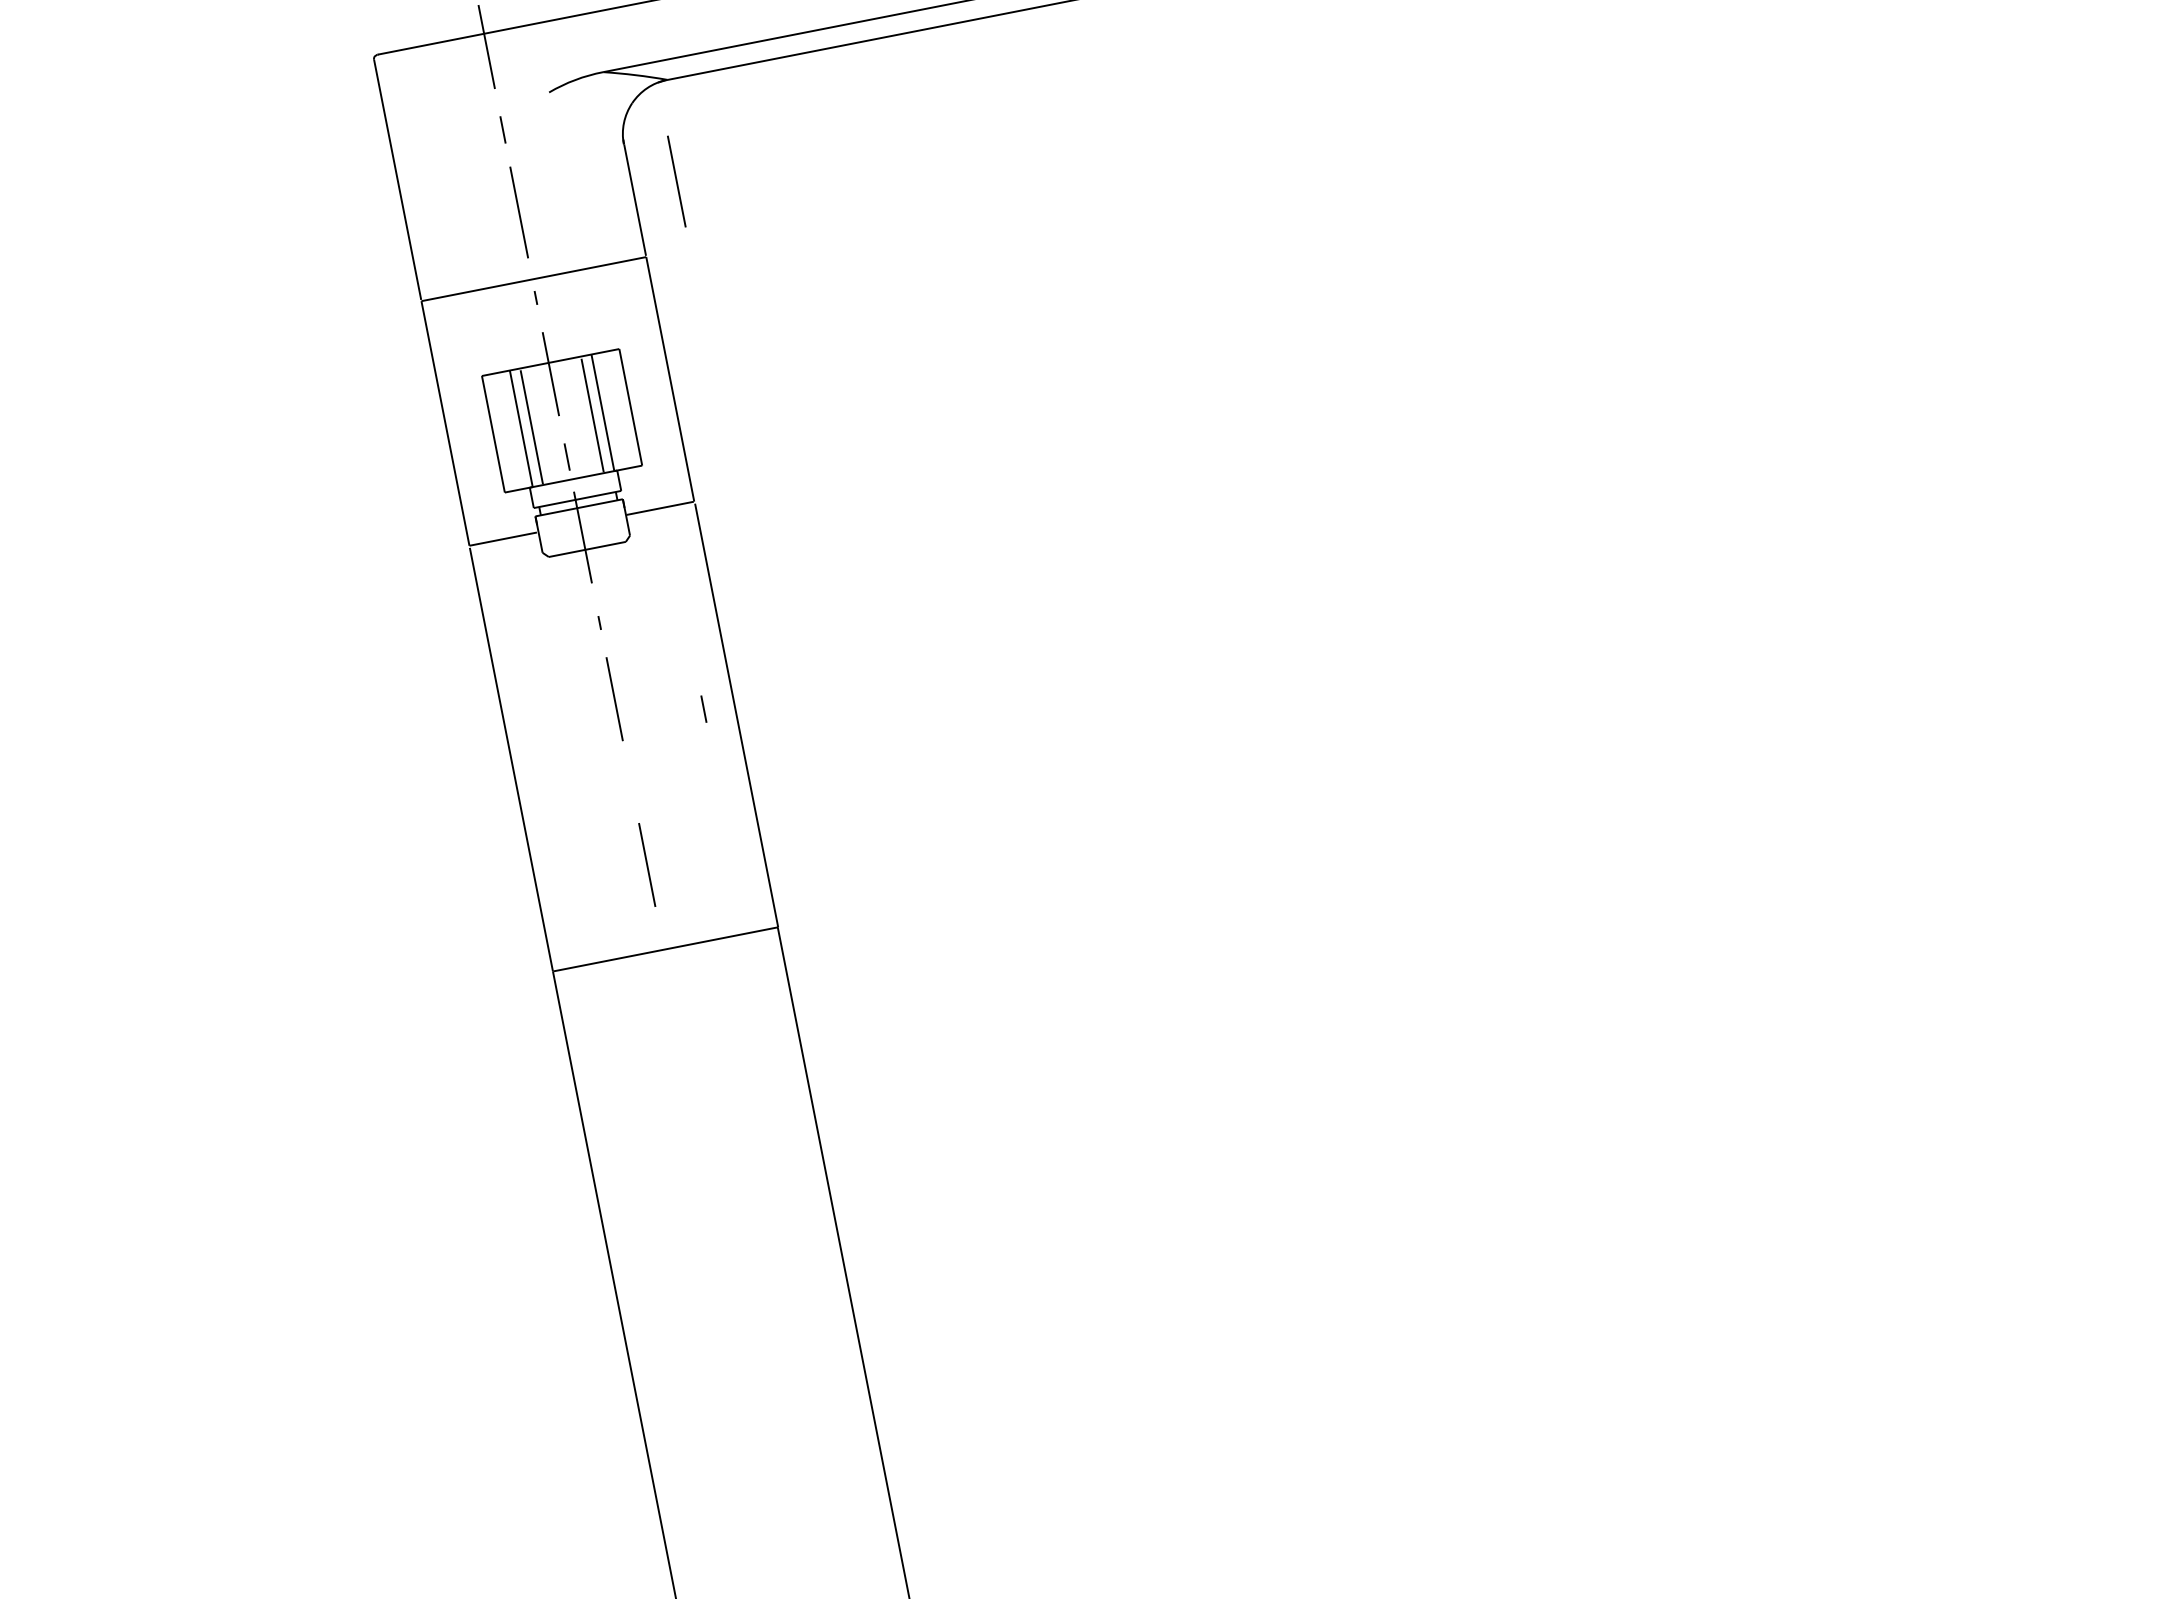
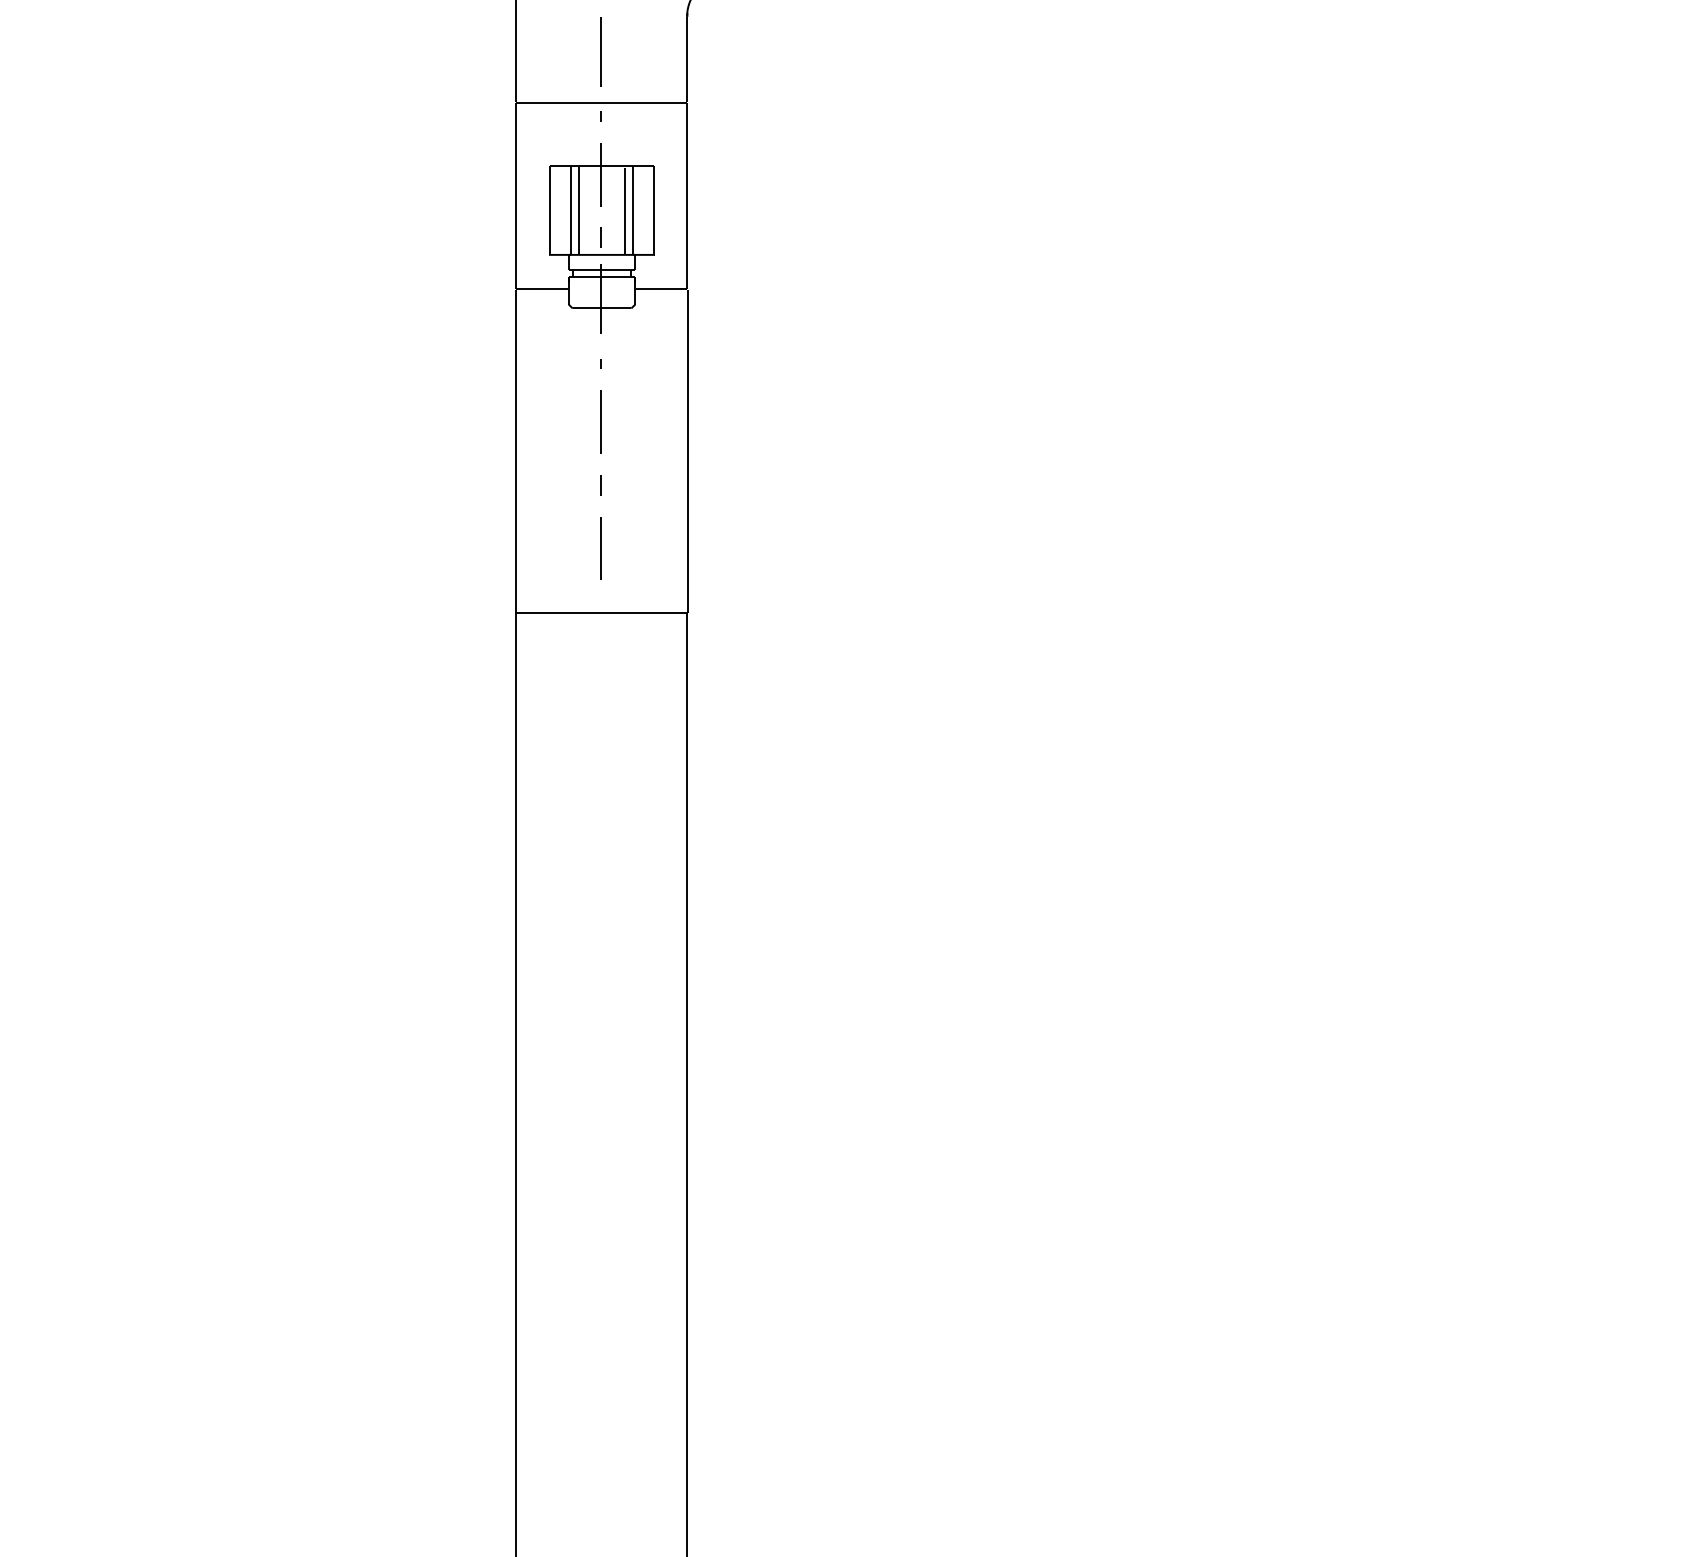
line: (676, 181) -> (720, 51), removed
line: (703, 709) -> (600, 485), moved

